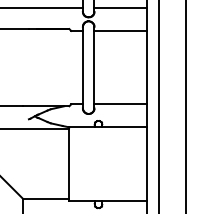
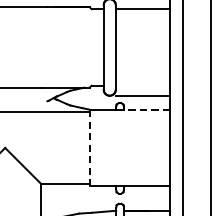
line: (120, 104) -> (142, 96), moved
line: (123, 127) -> (146, 109), solid -> dashed
line: (69, 164) -> (89, 148), solid -> dashed

